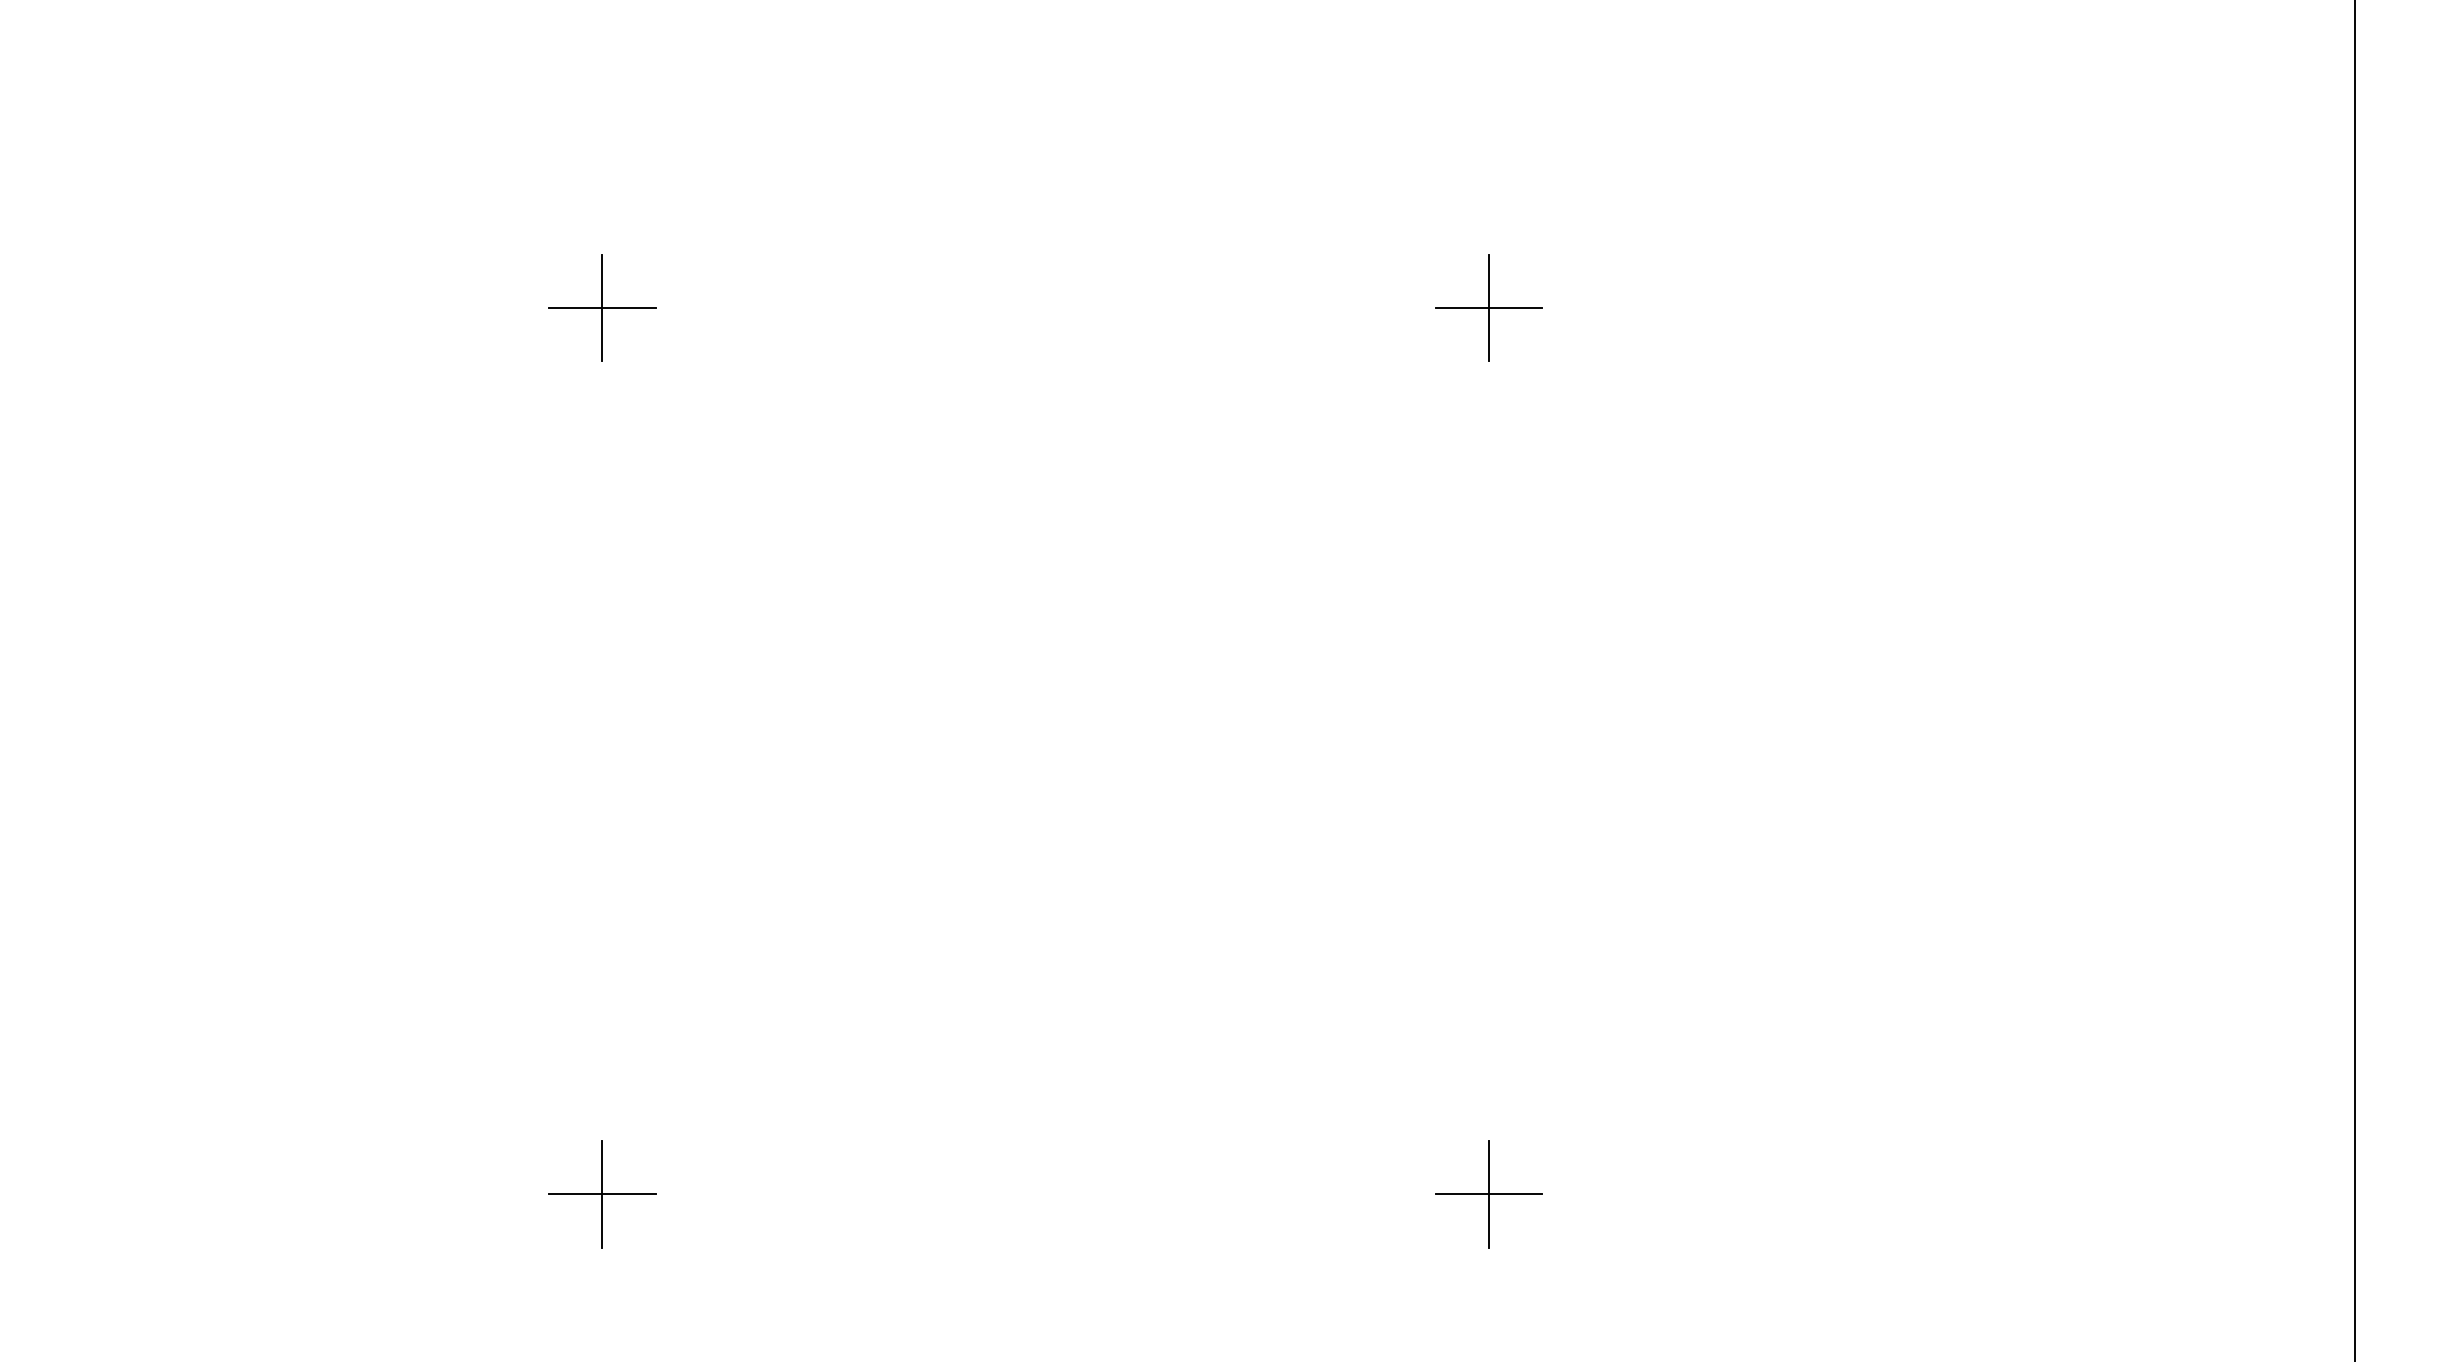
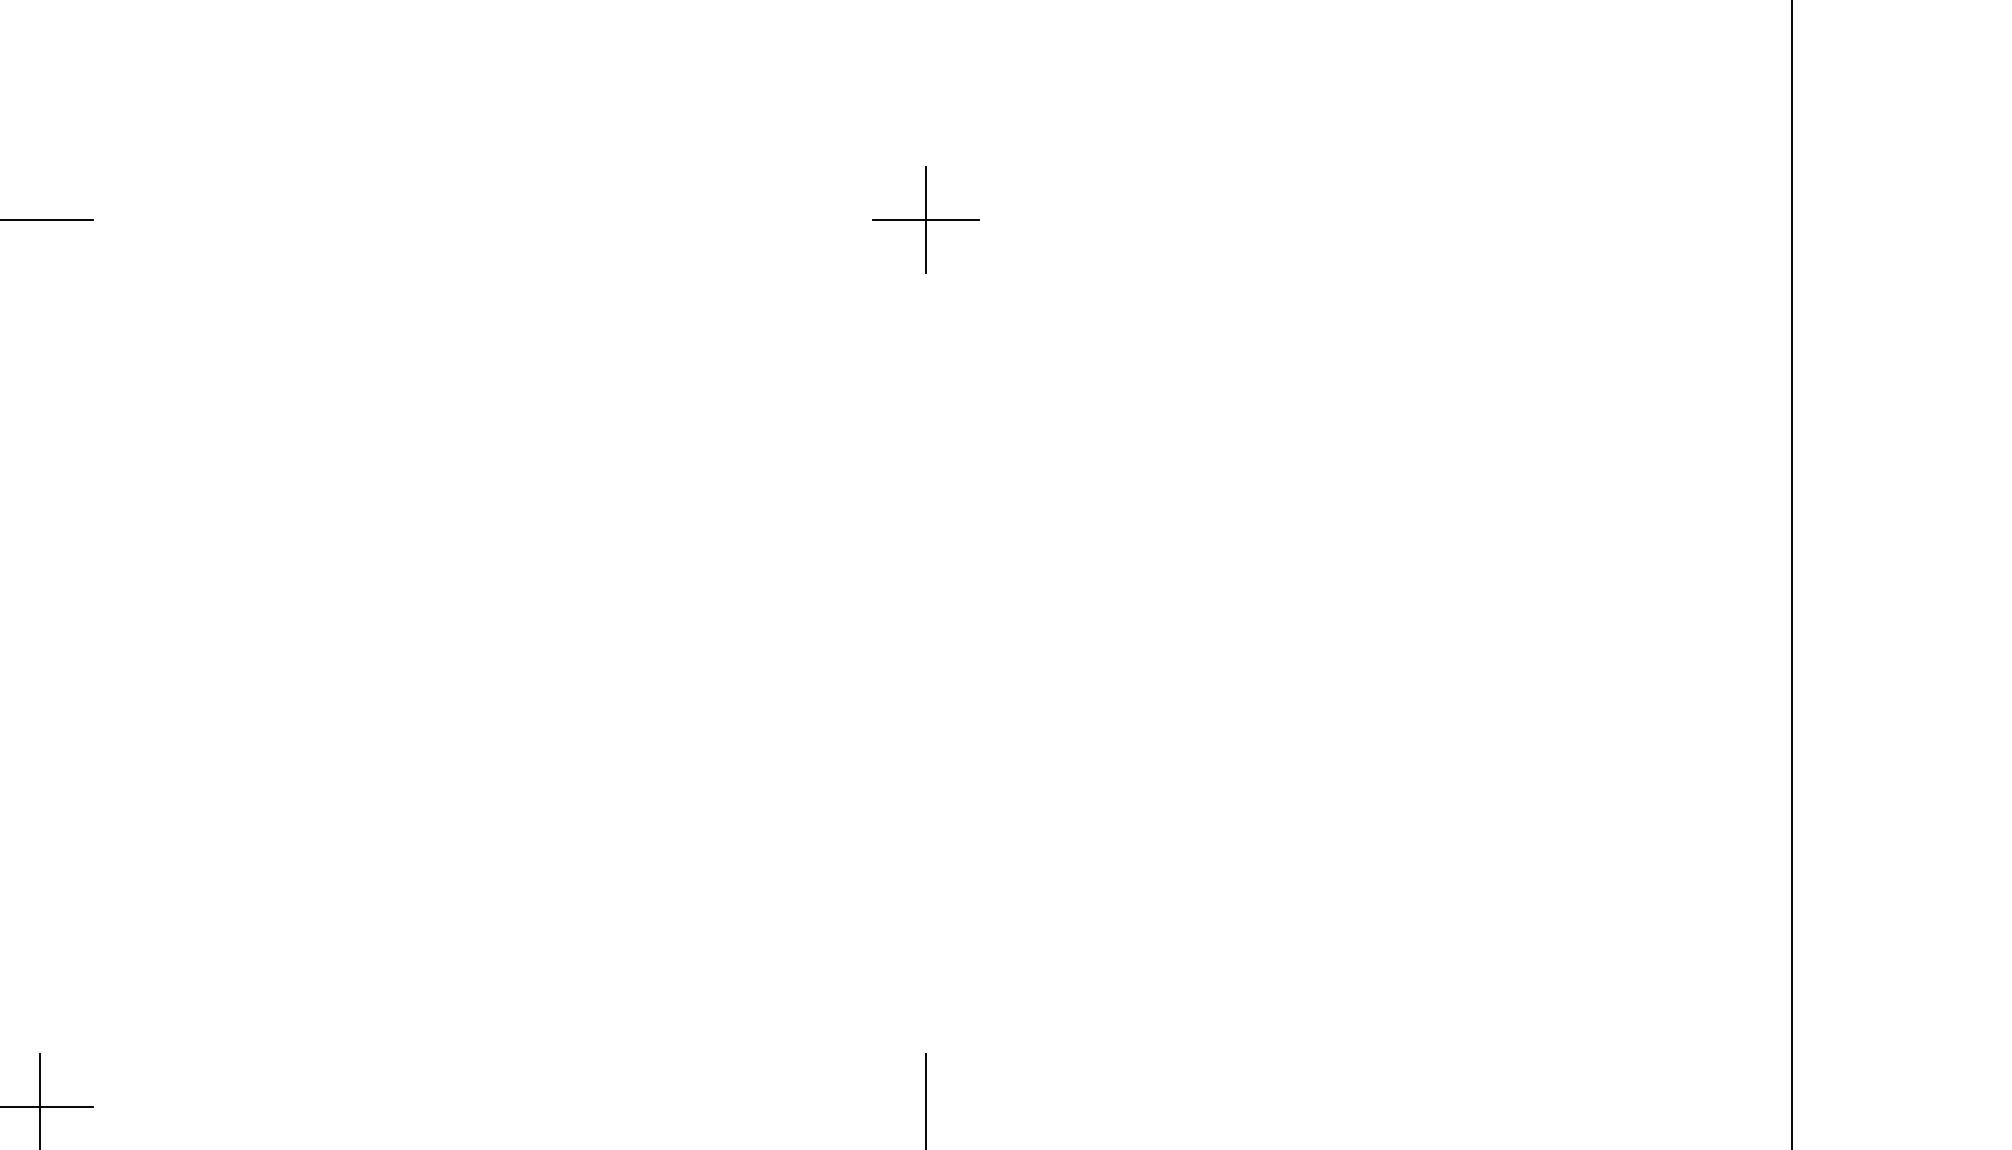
line: (602, 307) -> (39, 219), removed
line: (1488, 1194) -> (925, 1106), removed

